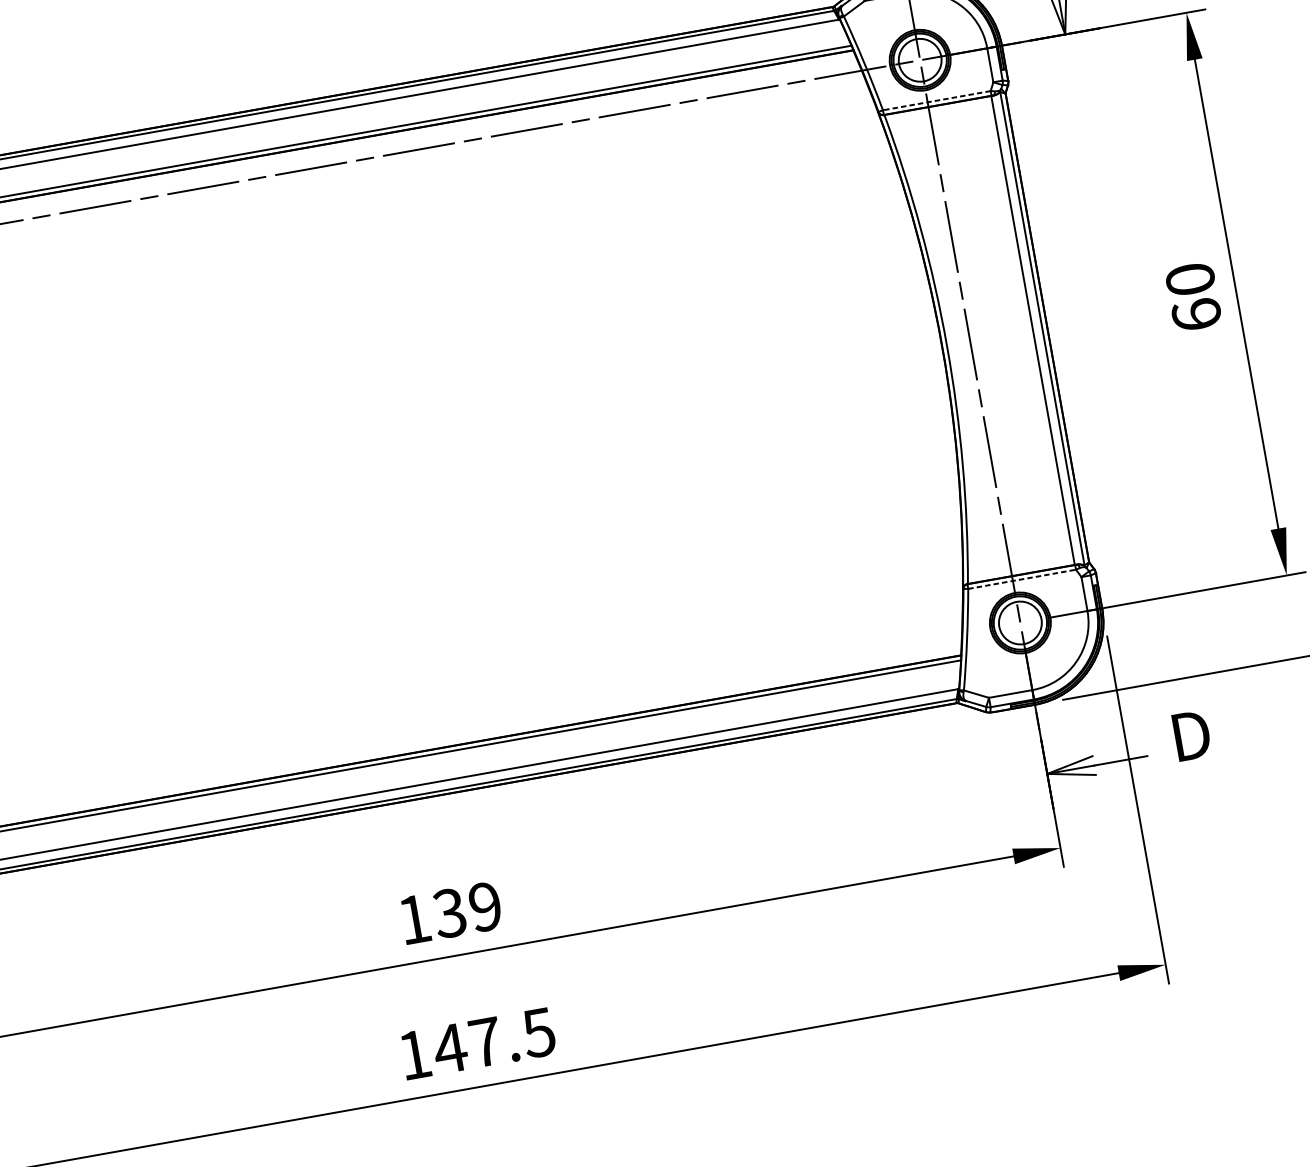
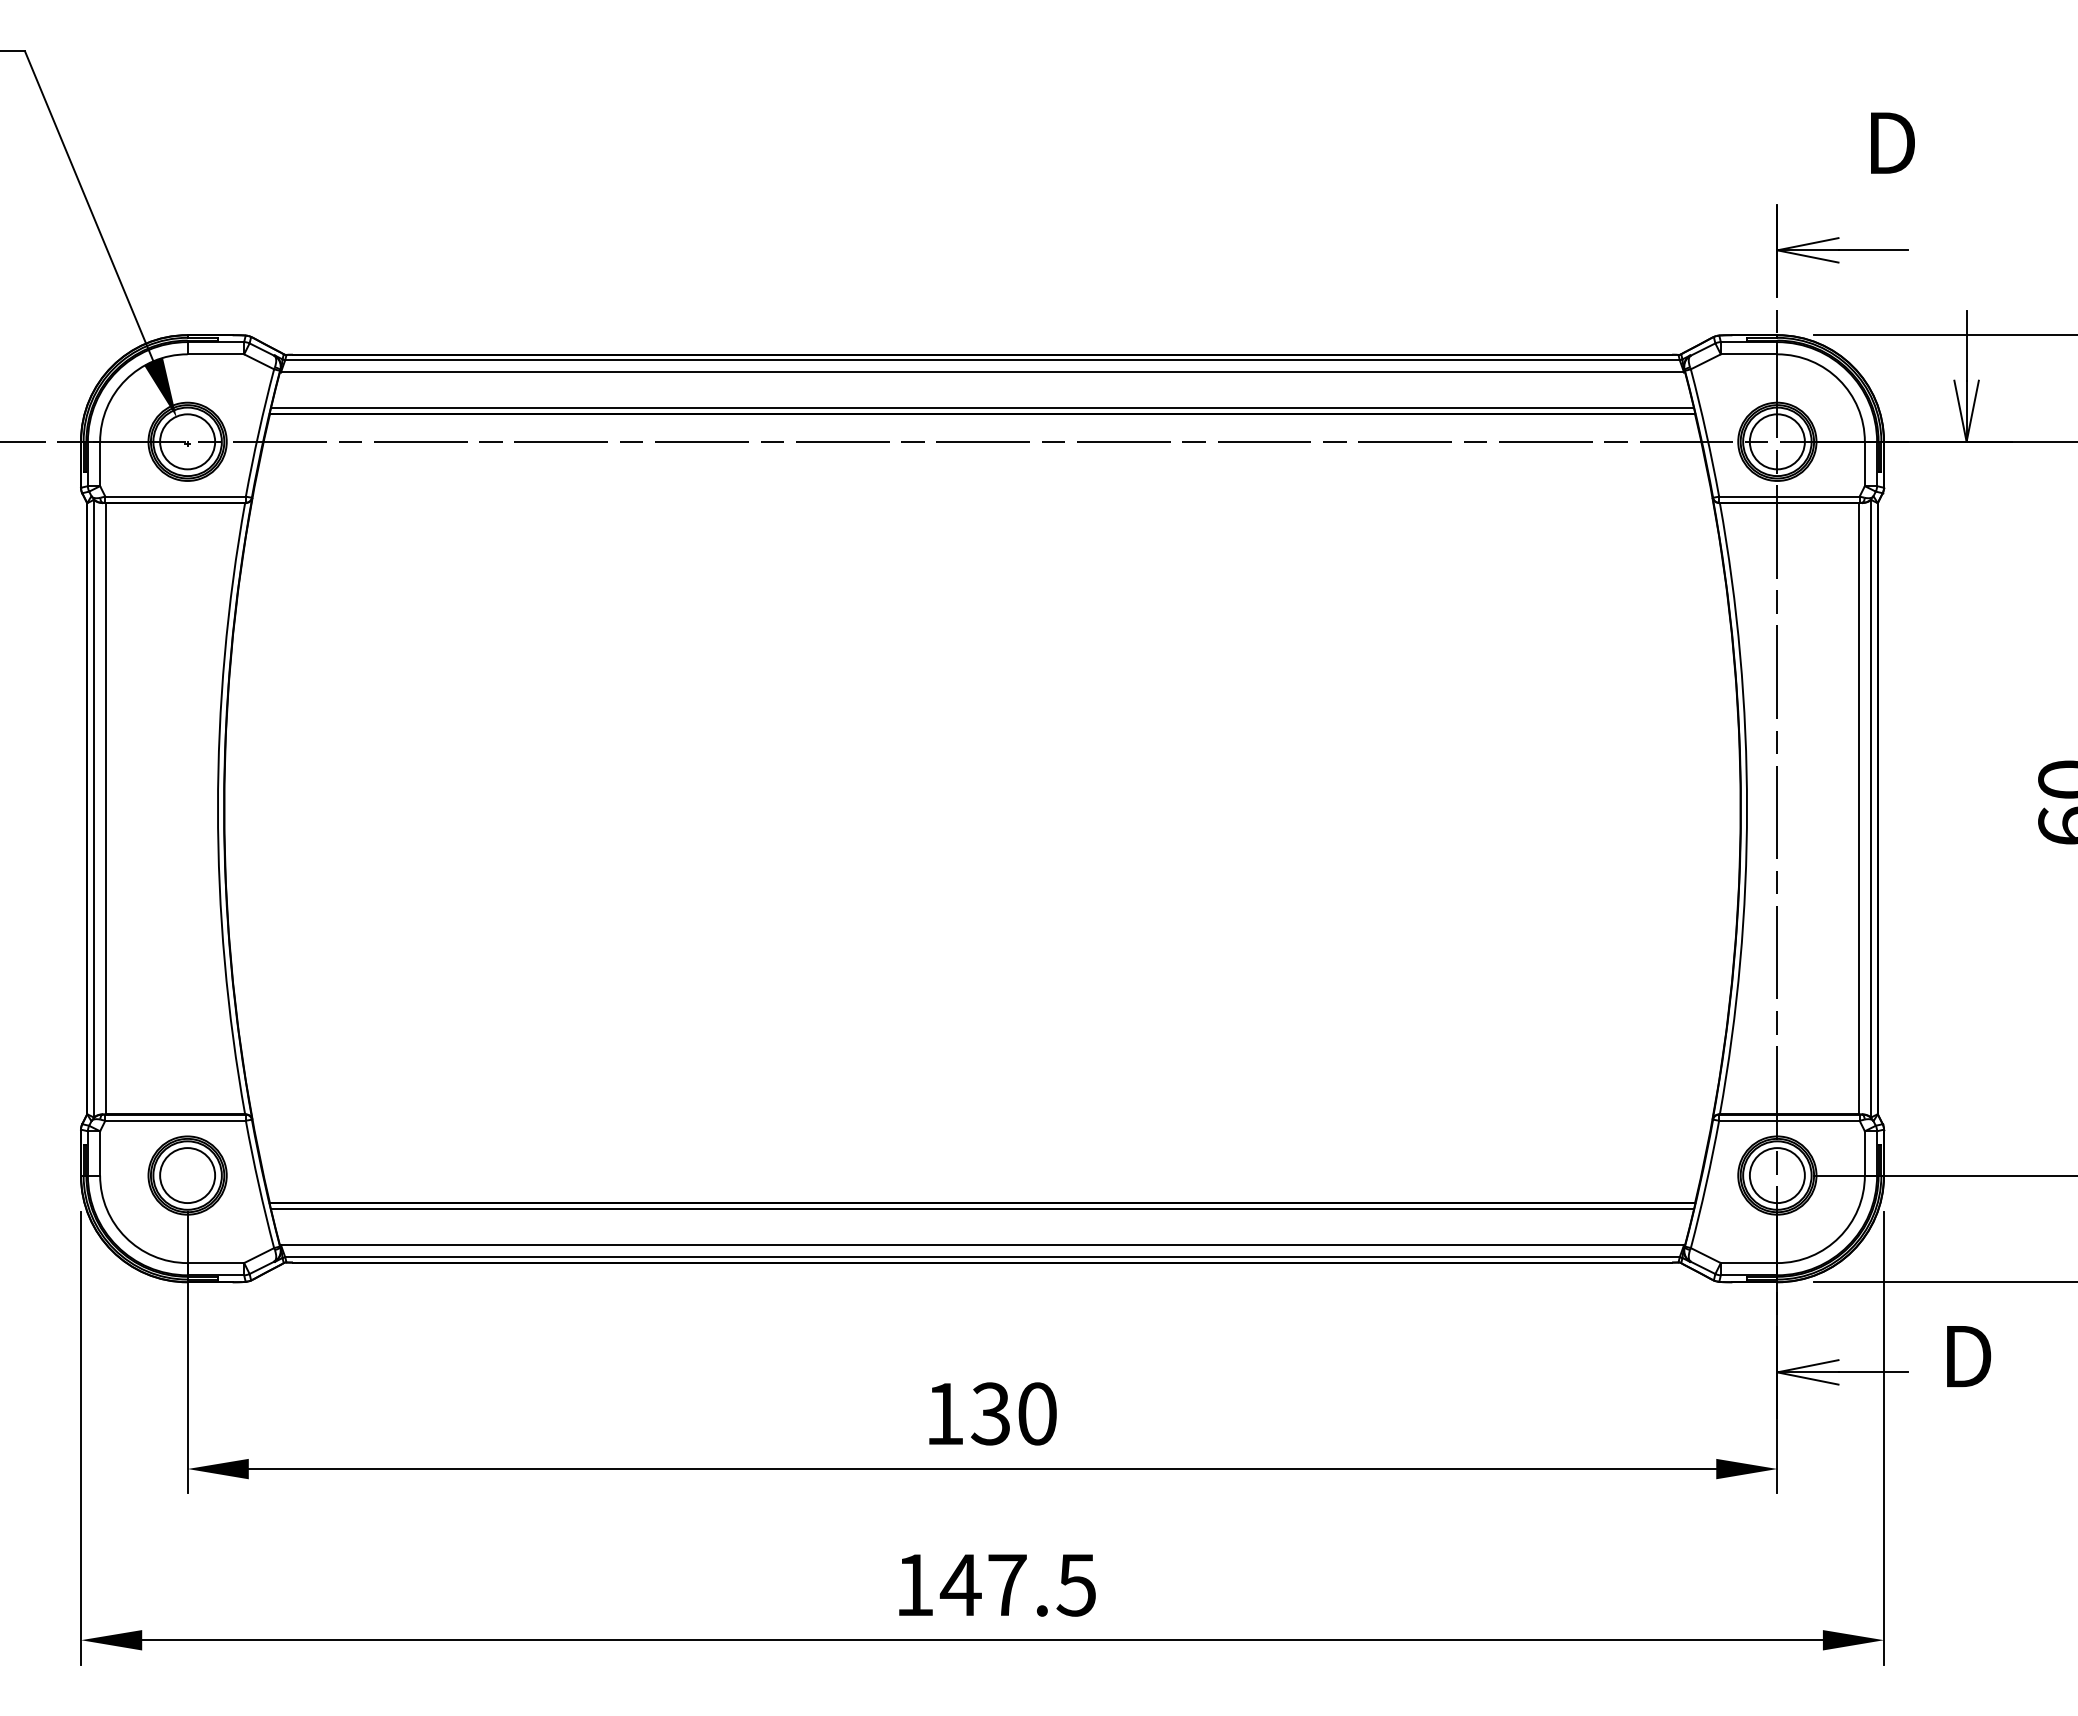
line: (936, 100) -> (1788, 496), dashed -> solid
line: (1022, 579) -> (1789, 1120), dashed -> solid
text: (485, 906) -> (1037, 1413), 139 -> 130

